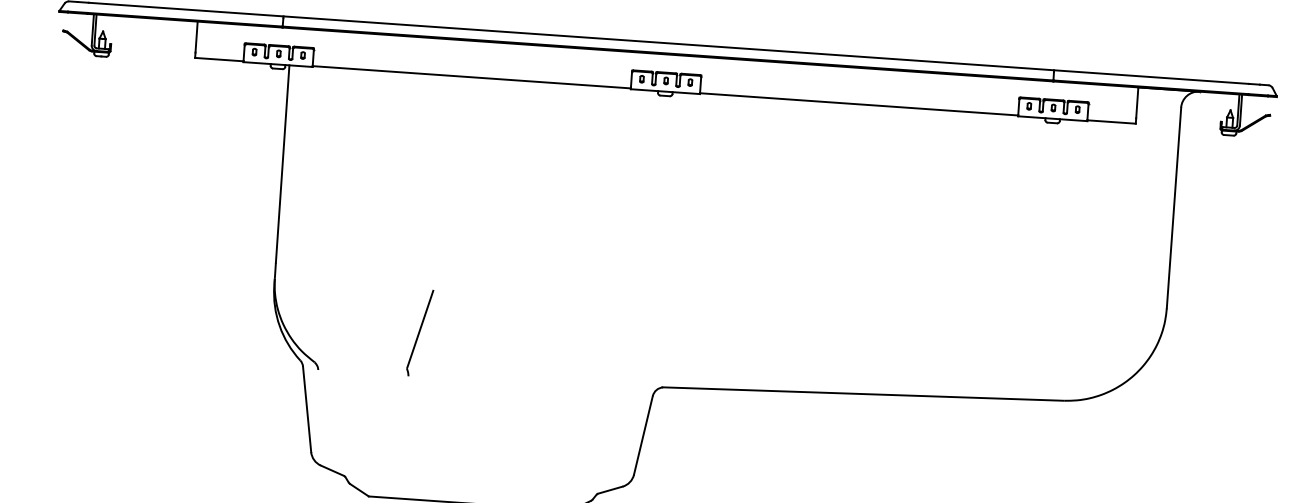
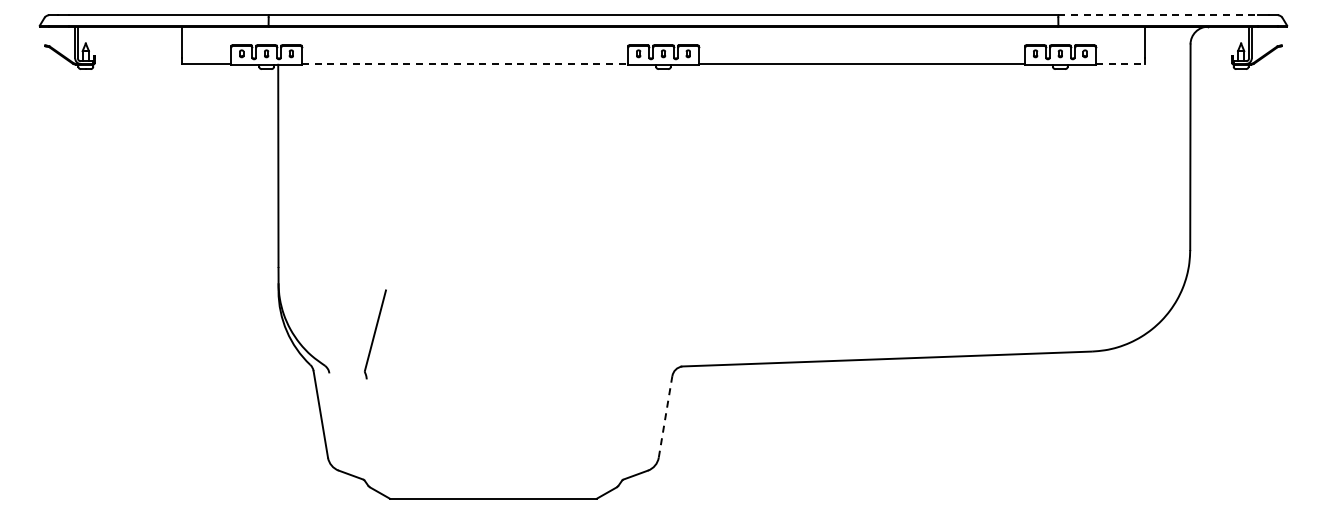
line: (472, 76) -> (465, 63), solid -> dashed
line: (1151, 77) -> (1158, 15), solid -> dashed
line: (1111, 121) -> (1120, 63), solid -> dashed
part: (420, 333) -> (375, 334), moved
line: (643, 435) -> (665, 416), solid -> dashed

